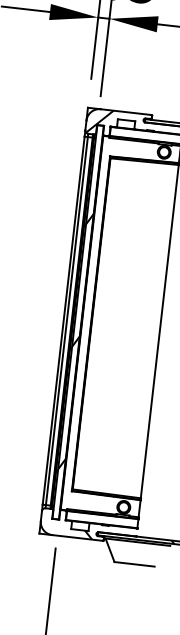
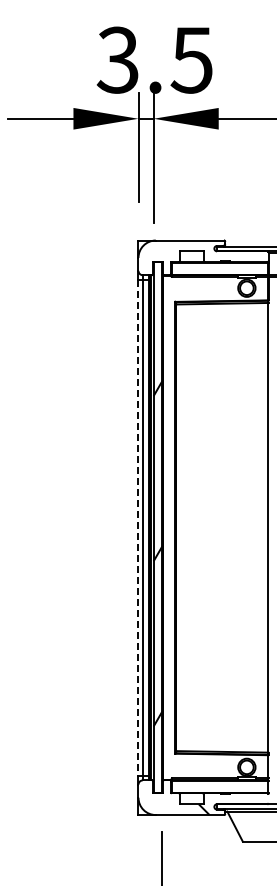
hatch: (99, 121) -> (156, 256), removed
line: (63, 321) -> (138, 528), solid -> dashed

